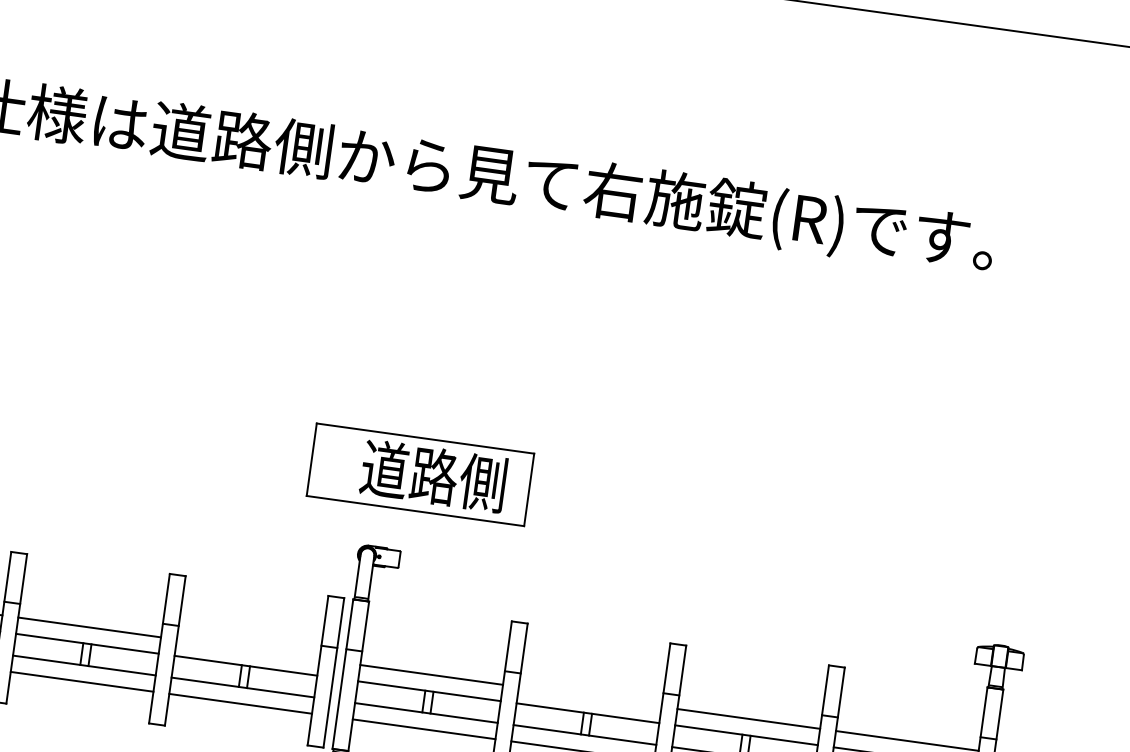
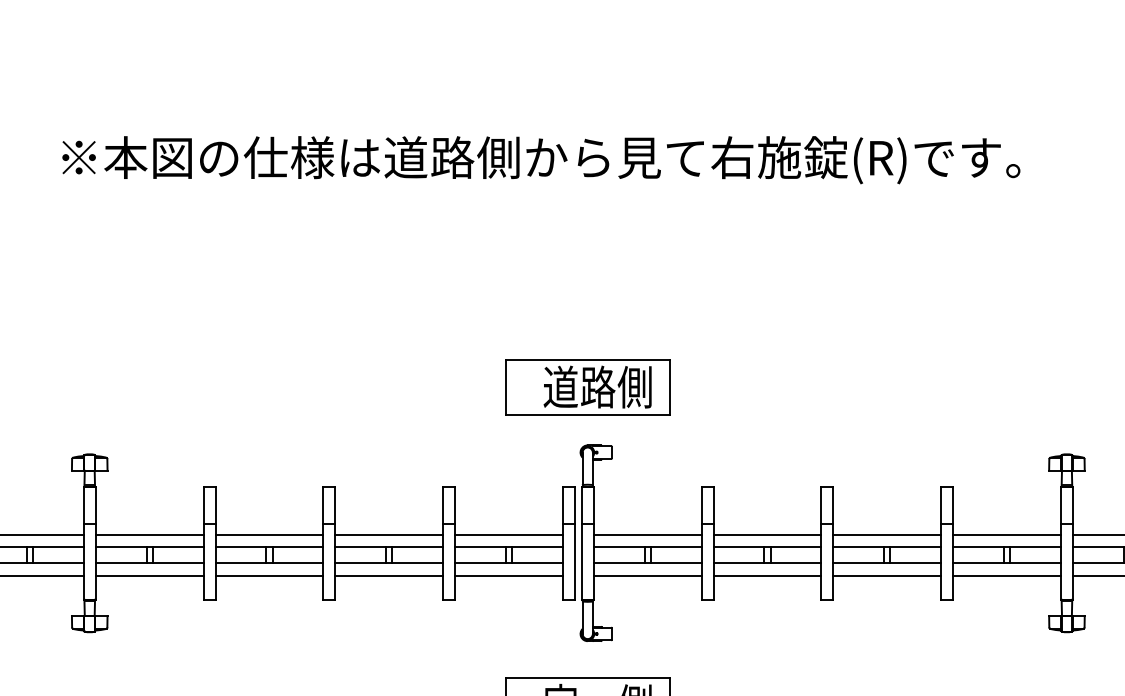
part: (420, 474) -> (587, 387), moved
line: (247, 649) -> (508, 534), added
line: (590, 696) -> (767, 534), added

